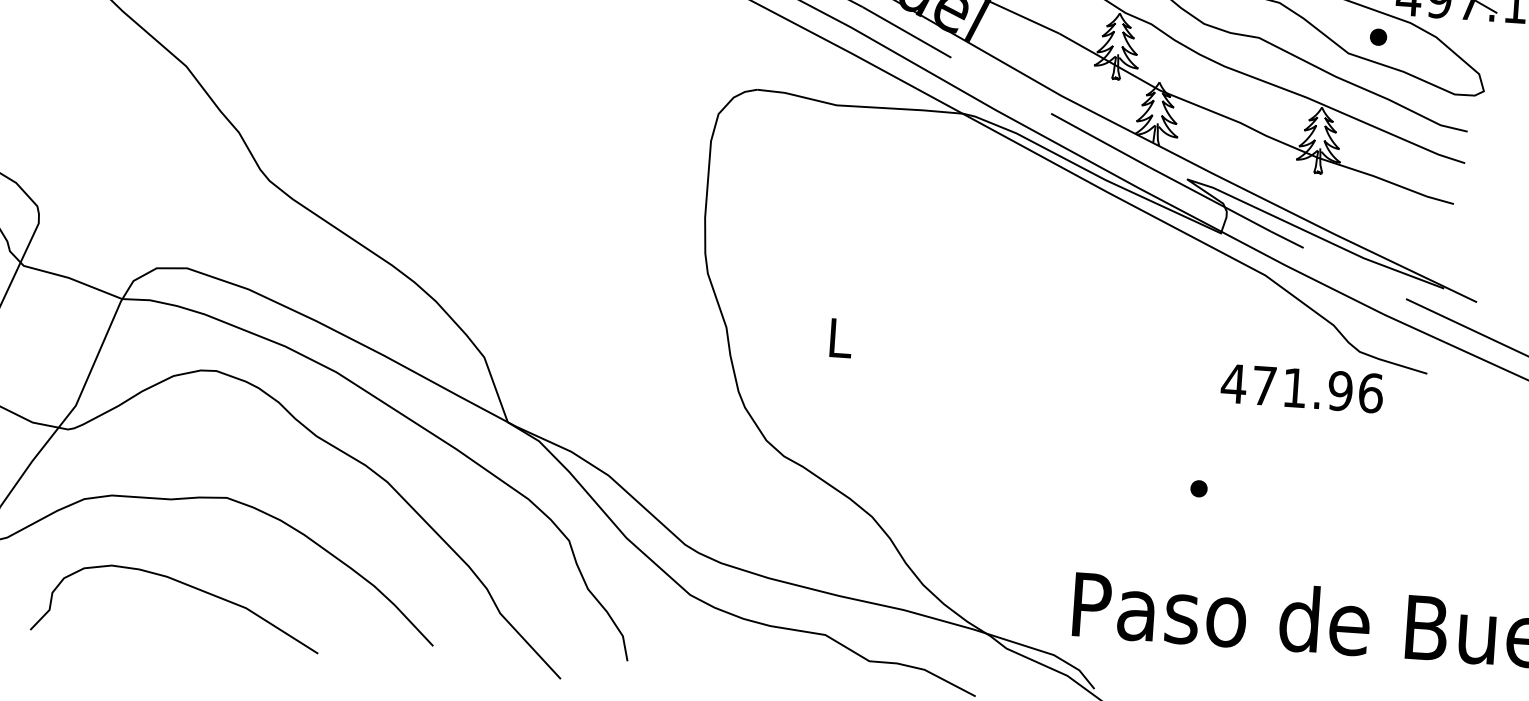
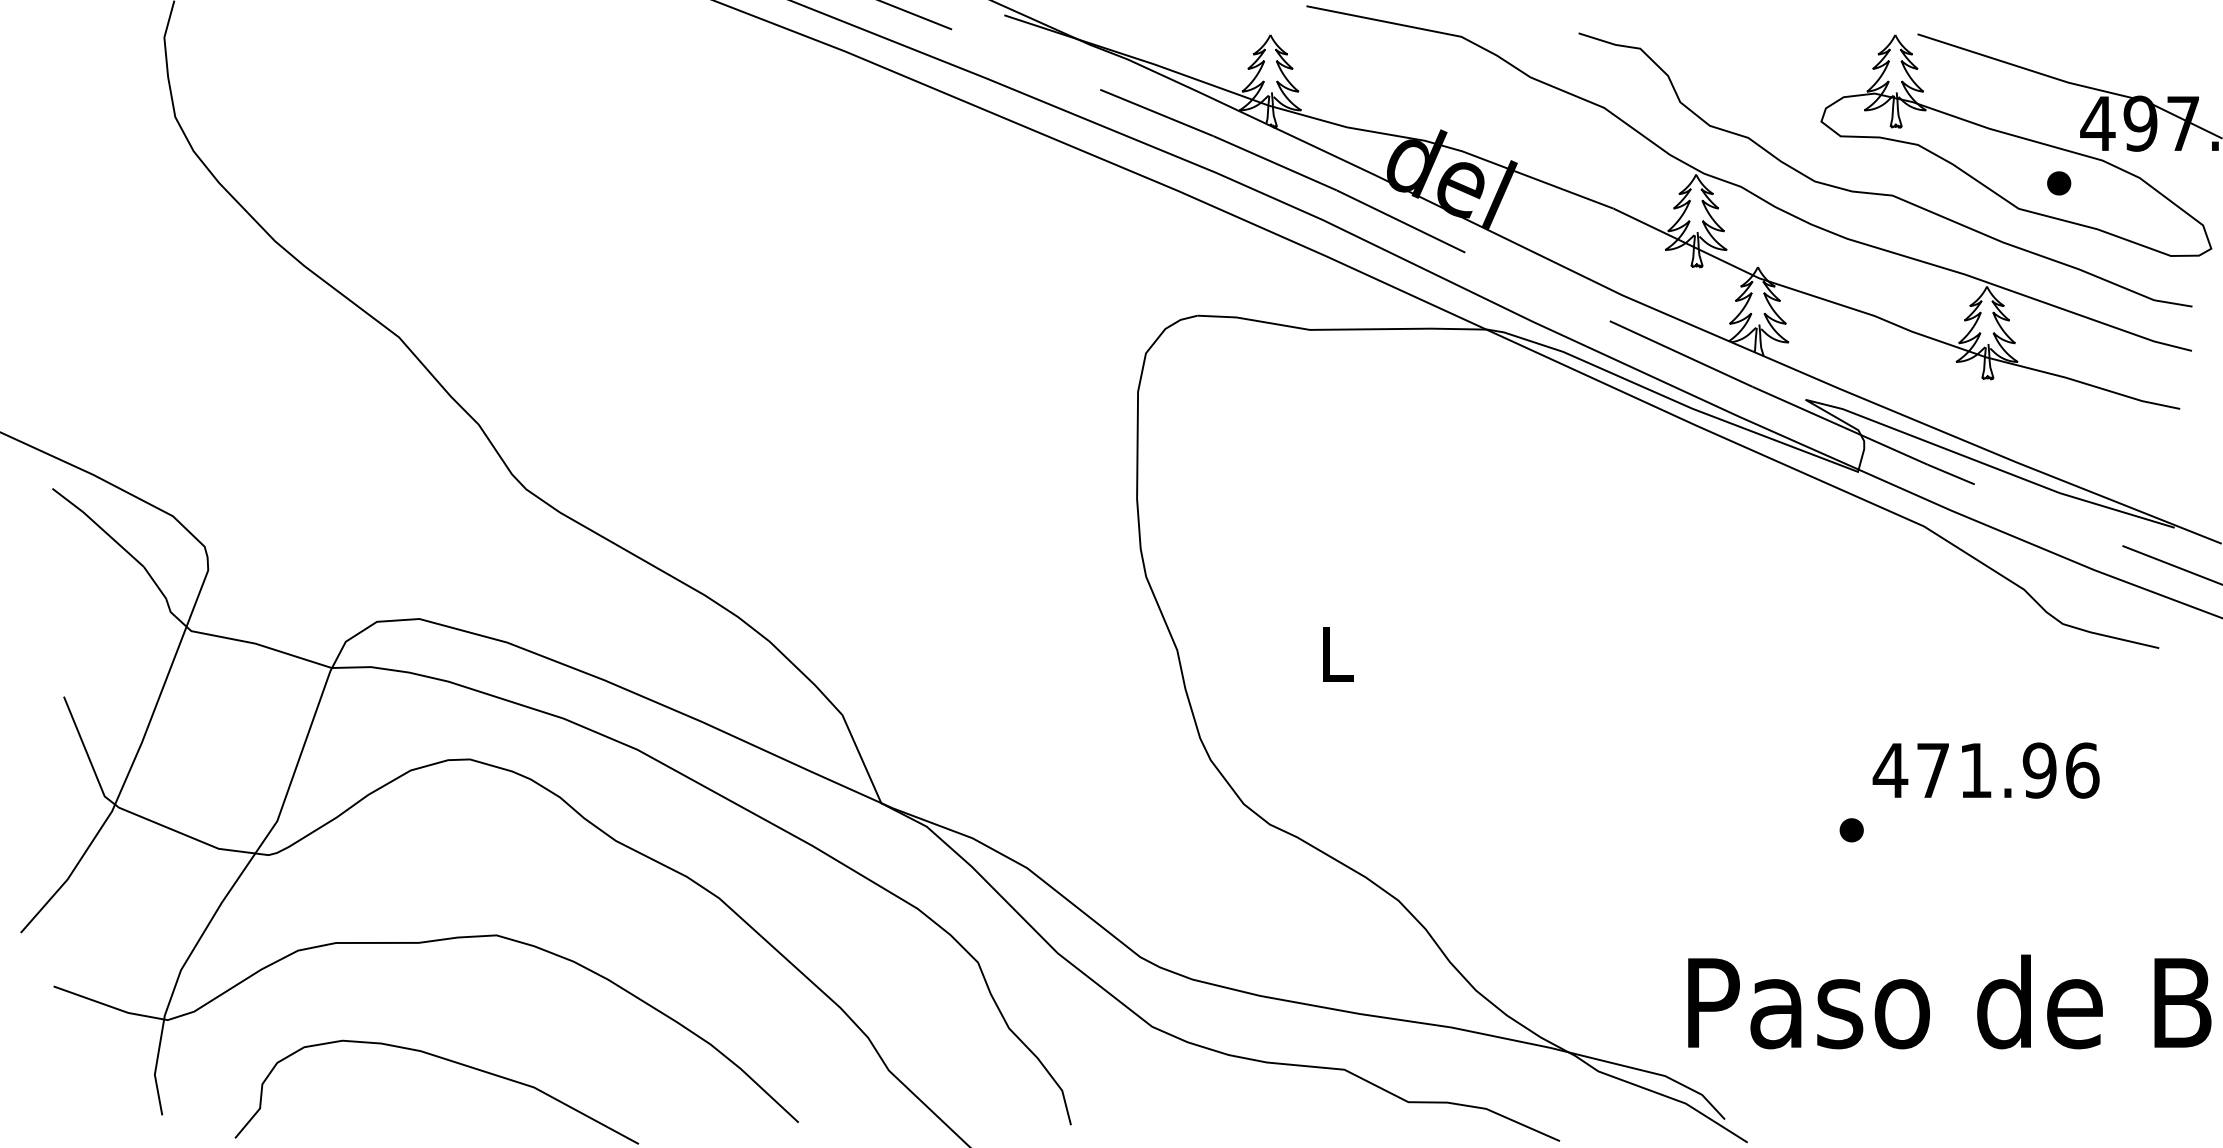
text: (1301, 388) -> (1985, 770), moved

